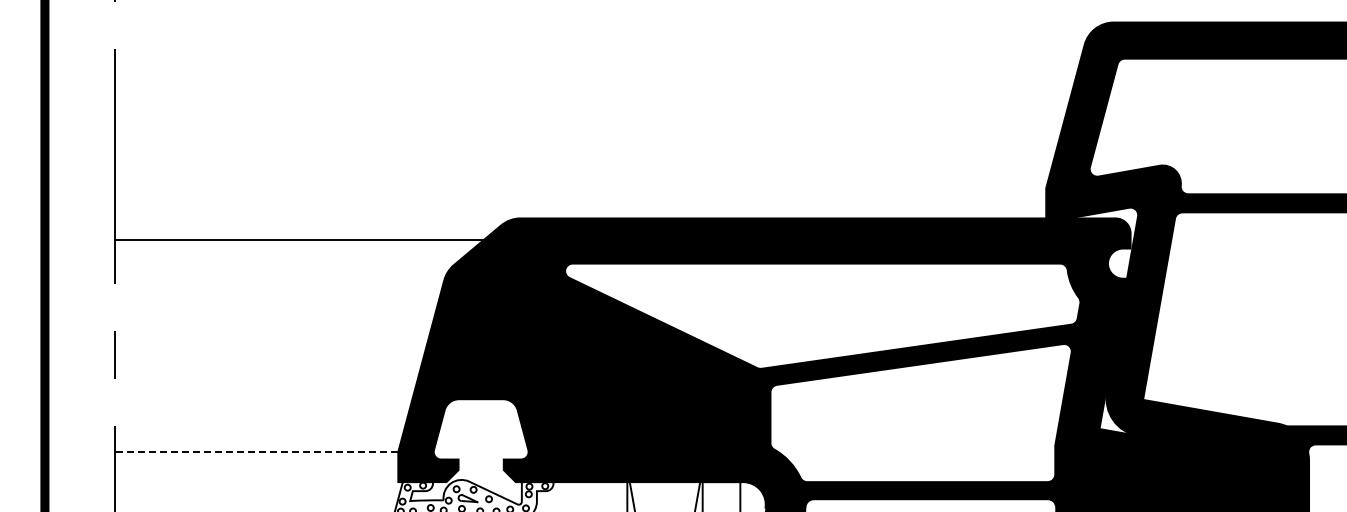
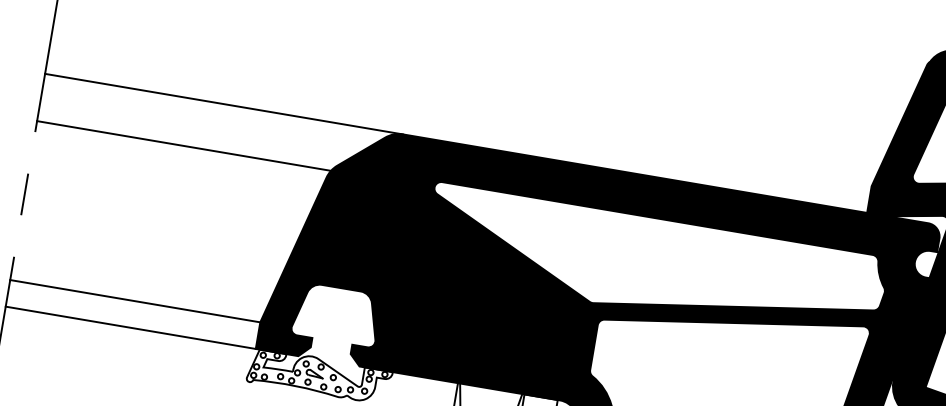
line: (317, 240) -> (223, 104), moved
line: (281, 271) -> (184, 145), added
line: (256, 451) -> (135, 300), dashed -> solid
line: (256, 482) -> (130, 328), added

